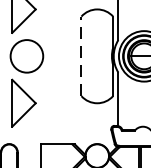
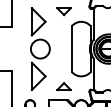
line: (82, 55) -> (72, 48), dashed -> solid
part: (66, 120) -> (63, 86), added

